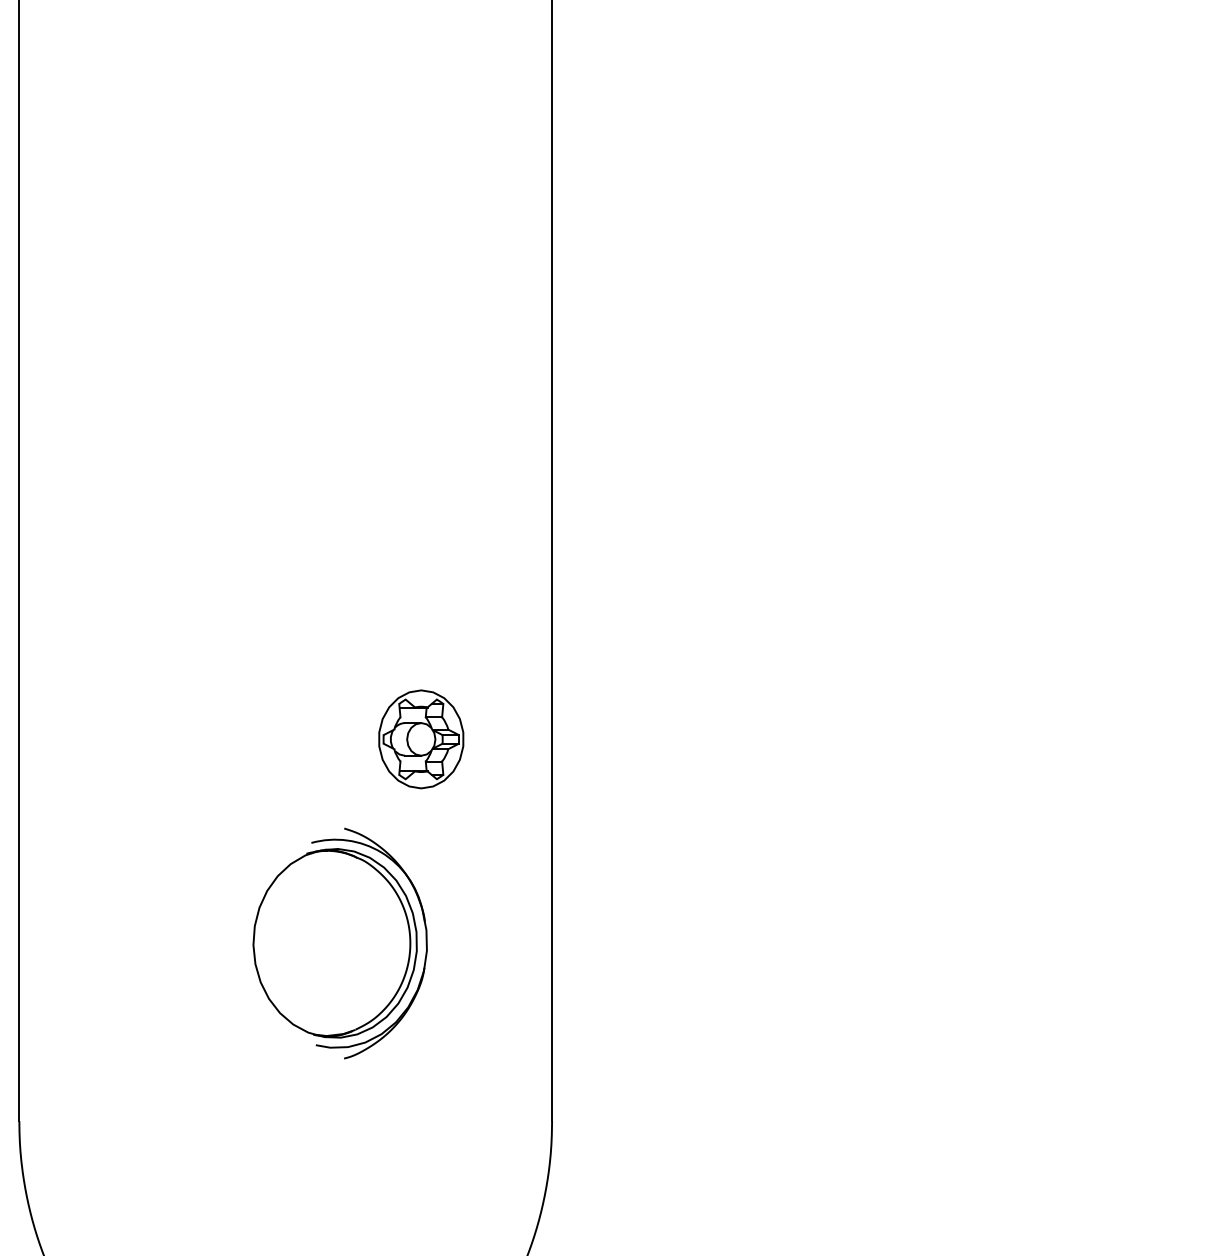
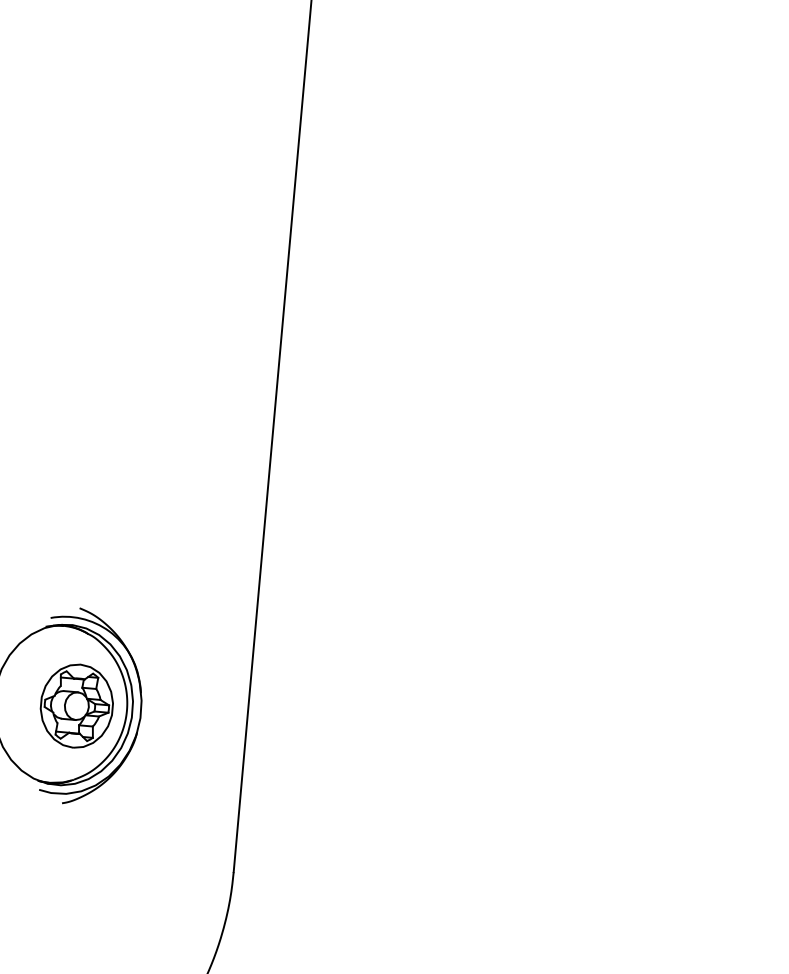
part: (421, 739) -> (77, 706), moved

